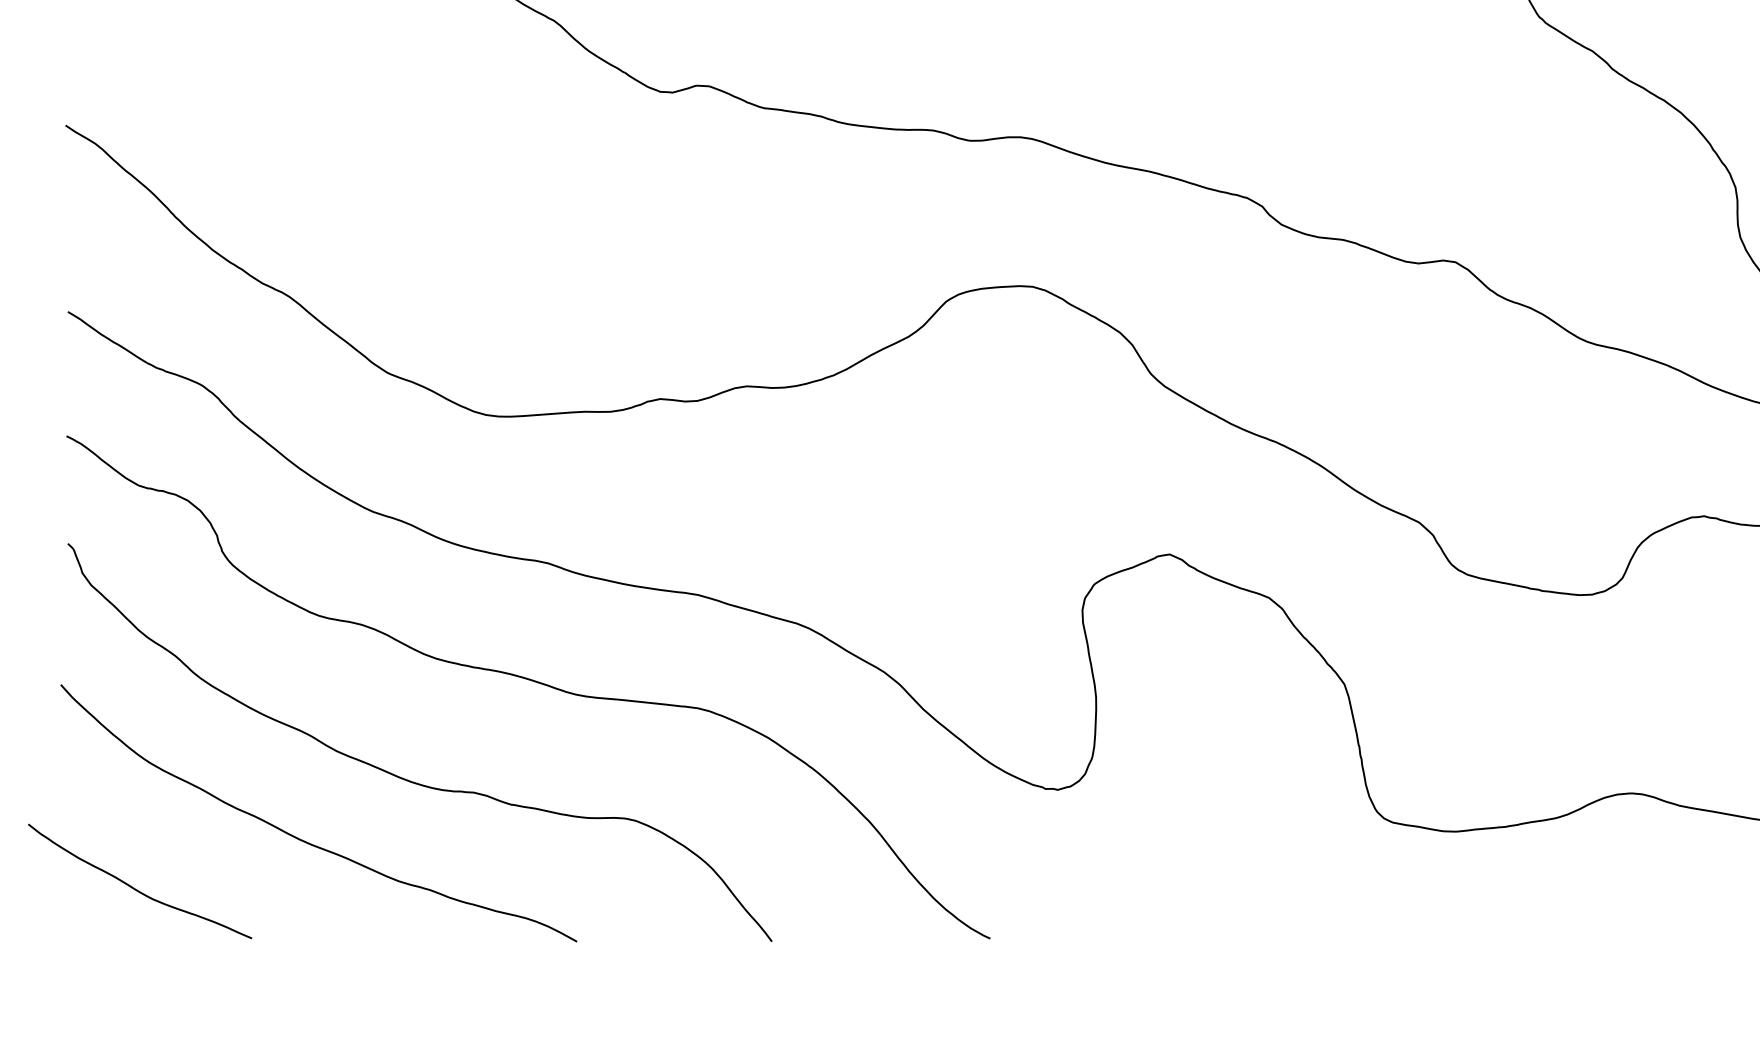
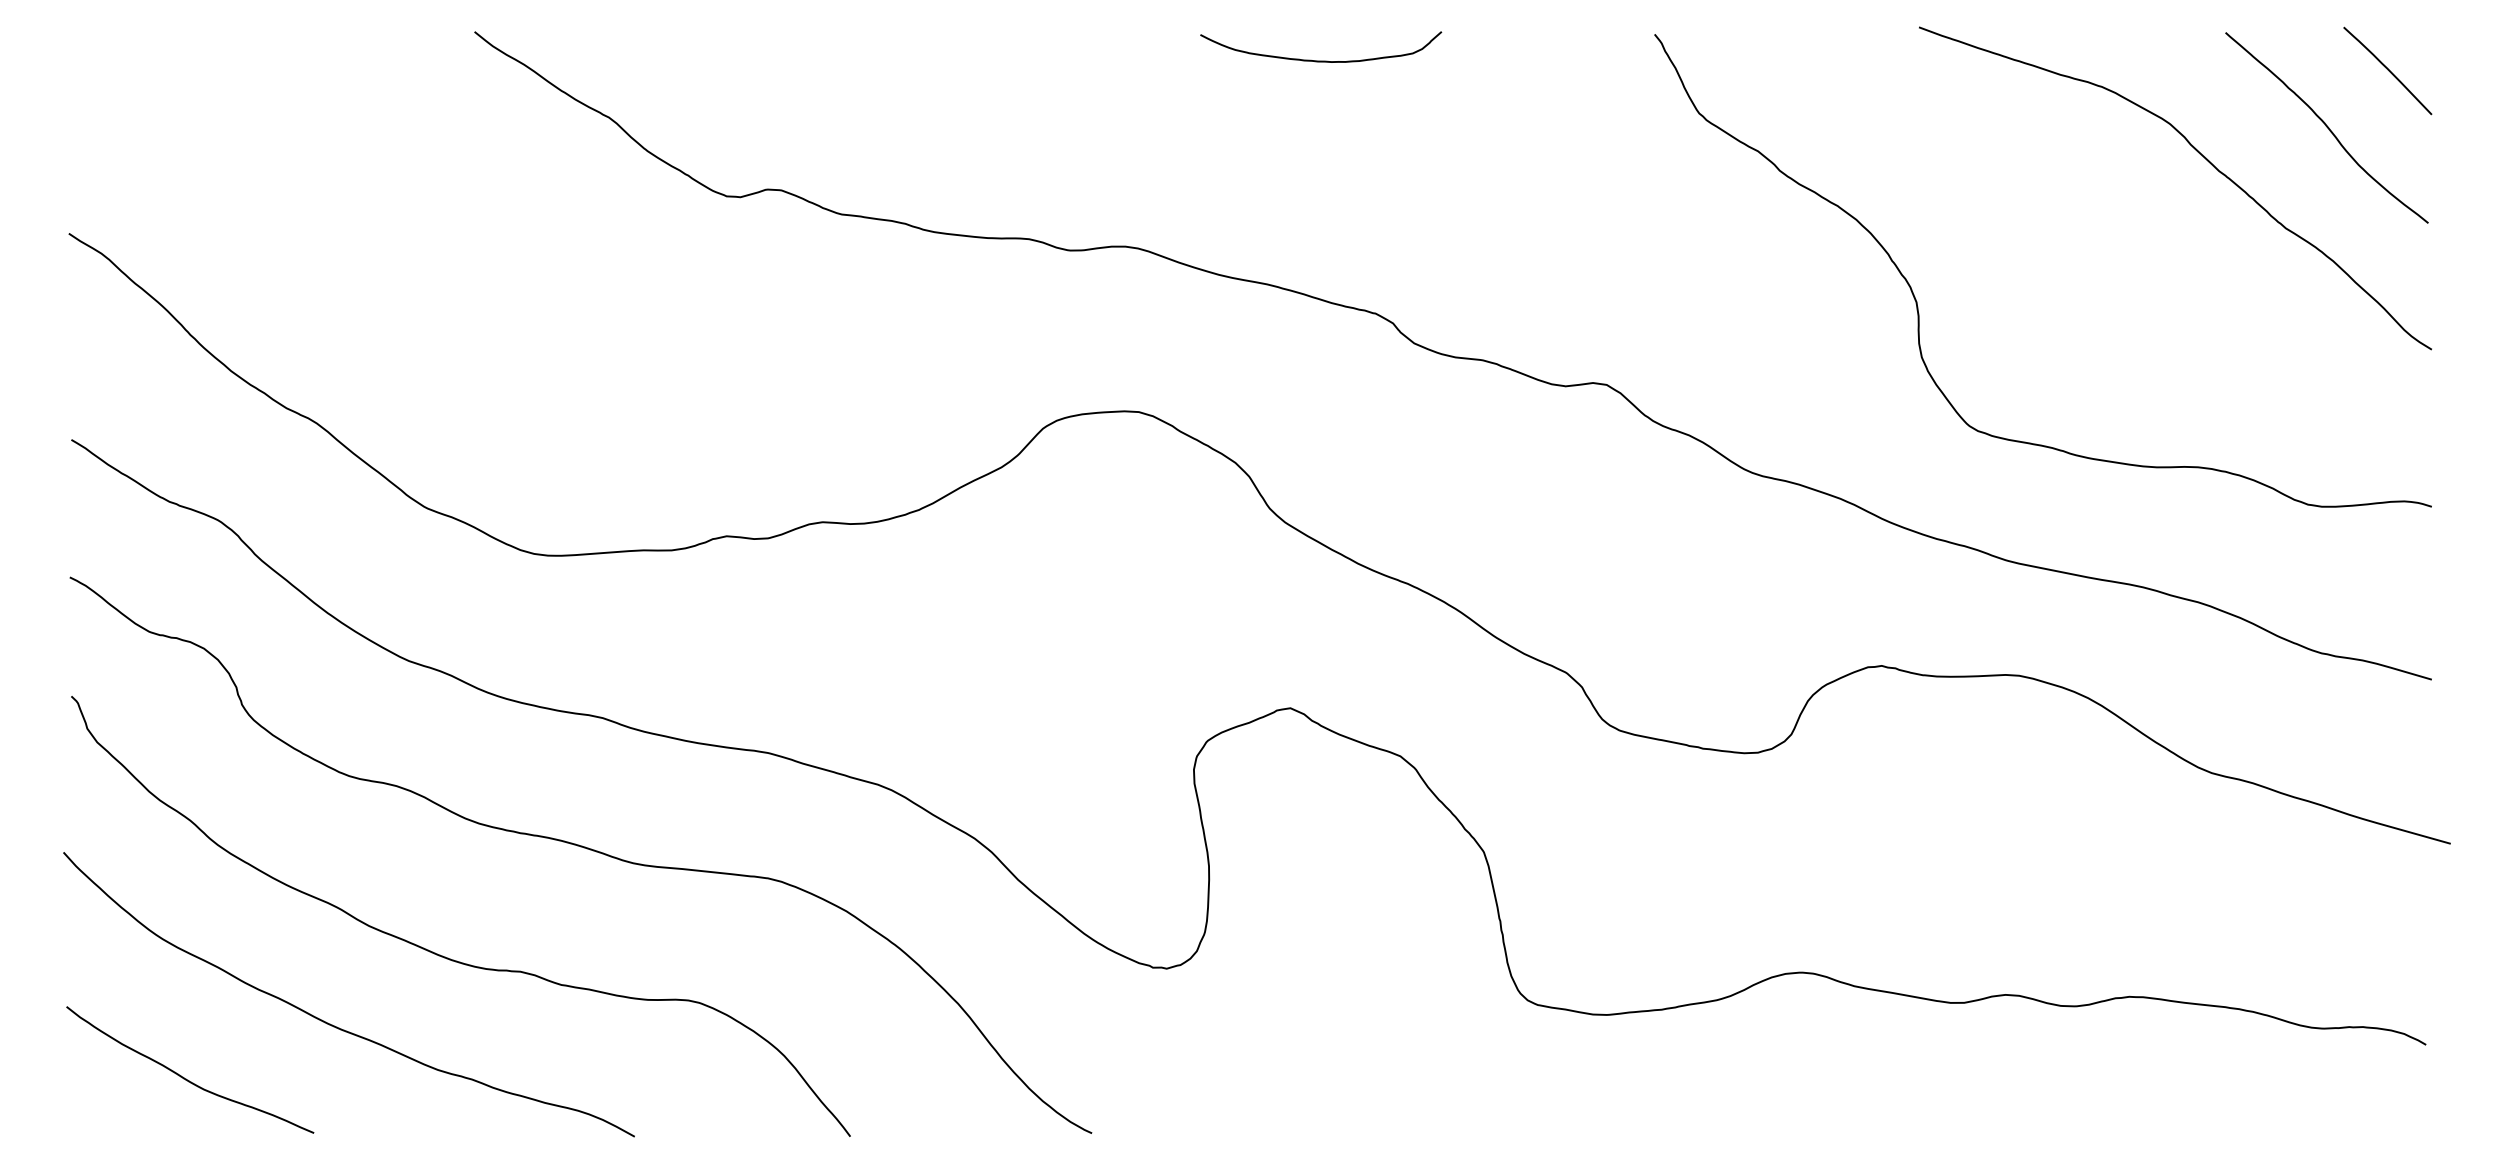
curve: (136, 889) -> (186, 1078), moved

